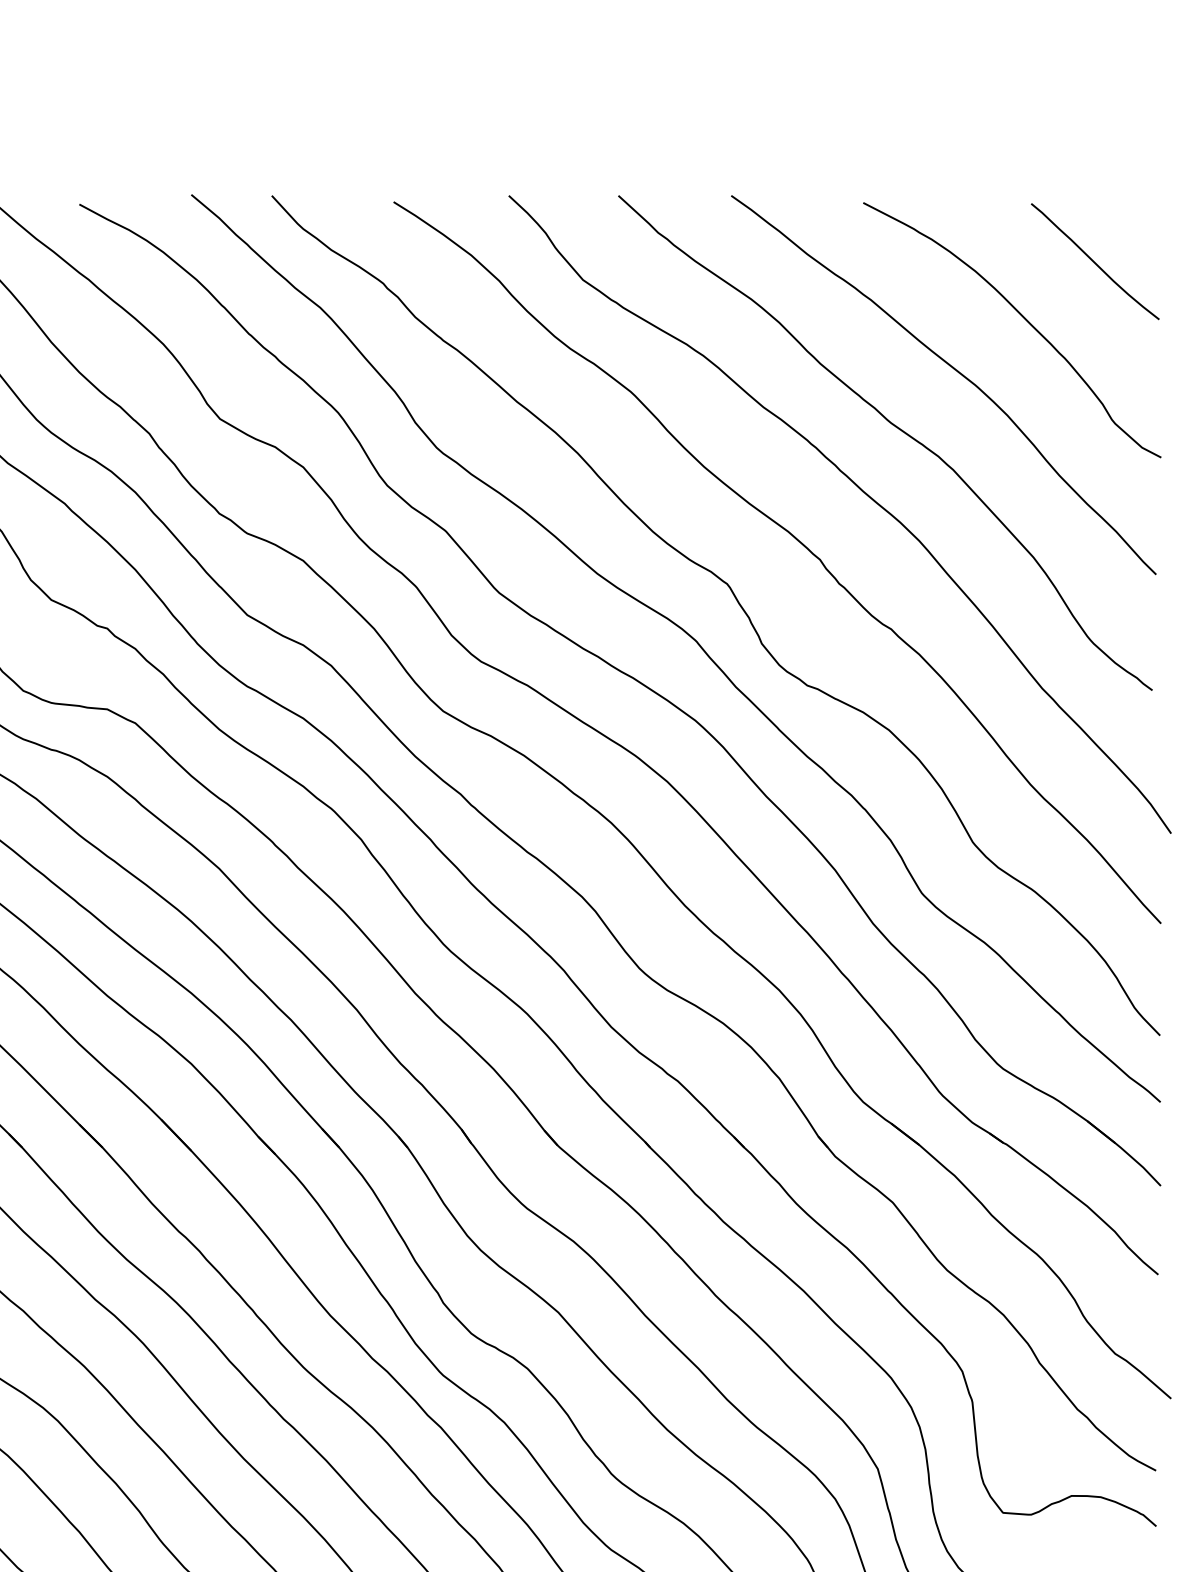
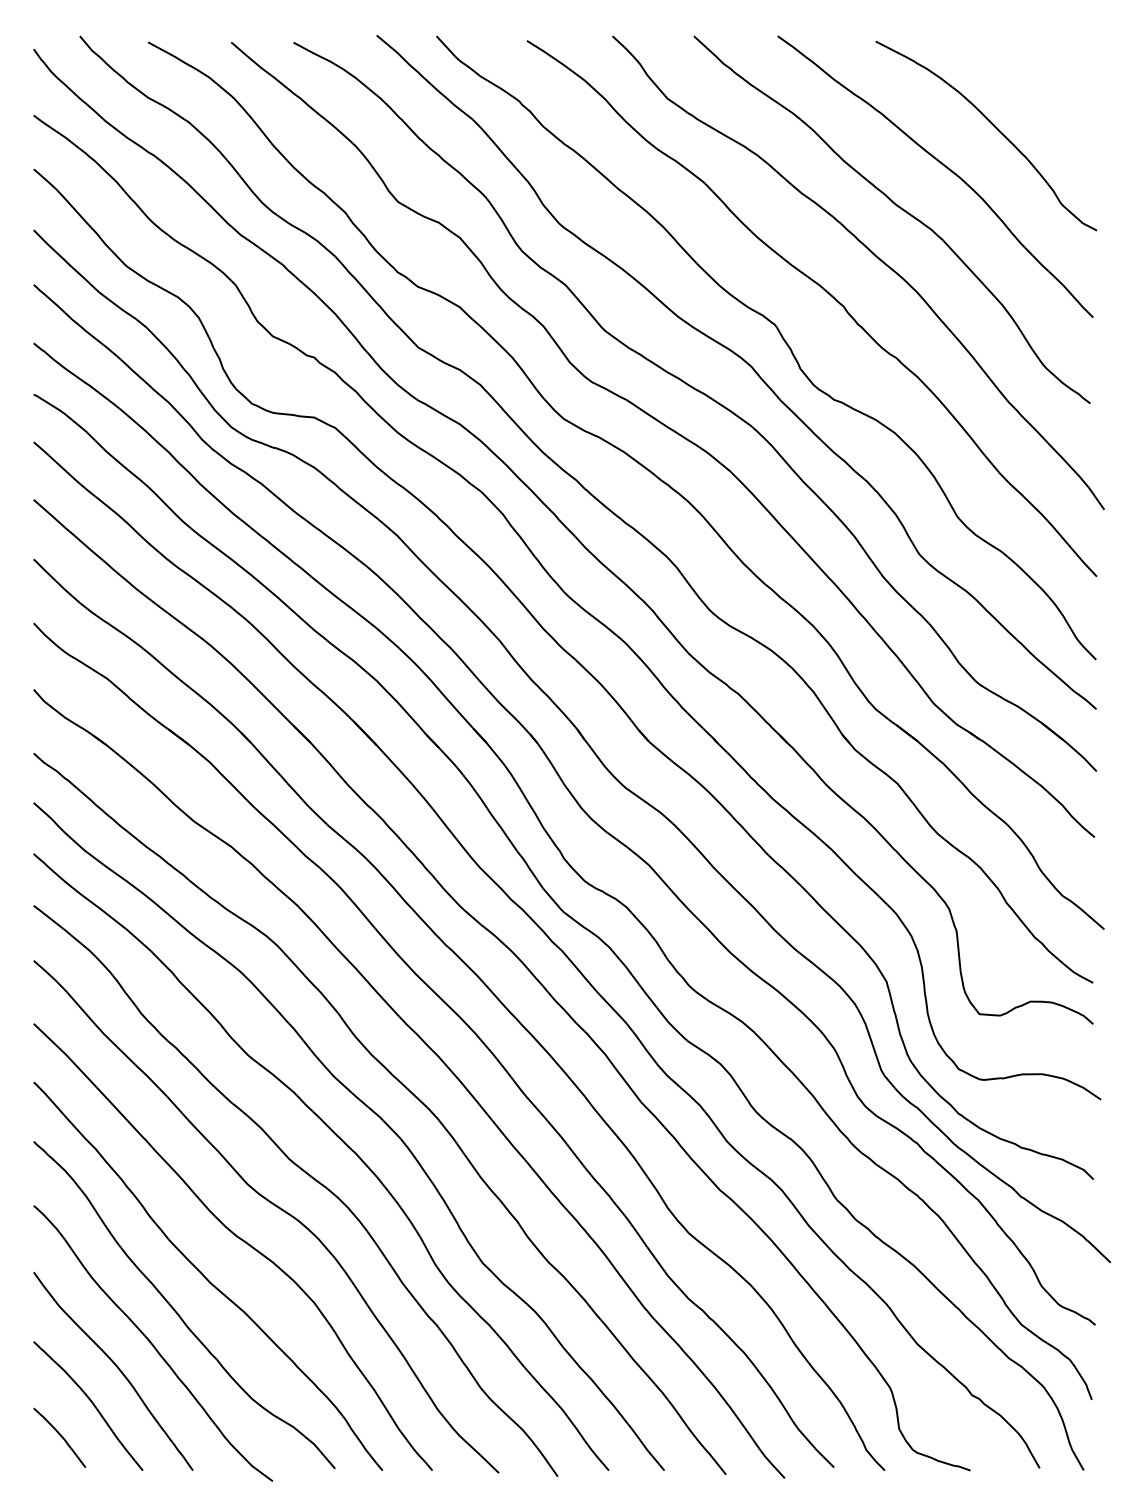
curve: (1094, 260) -> (1047, 84), removed

